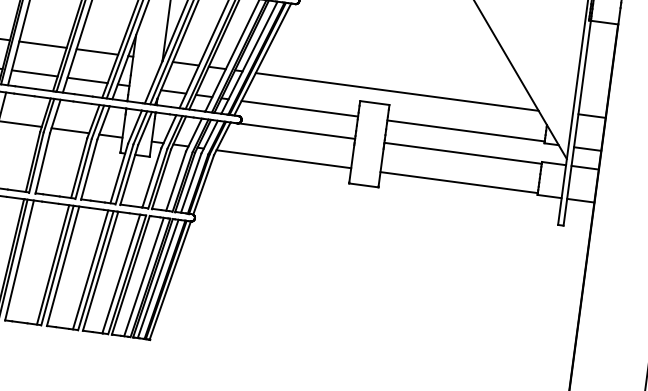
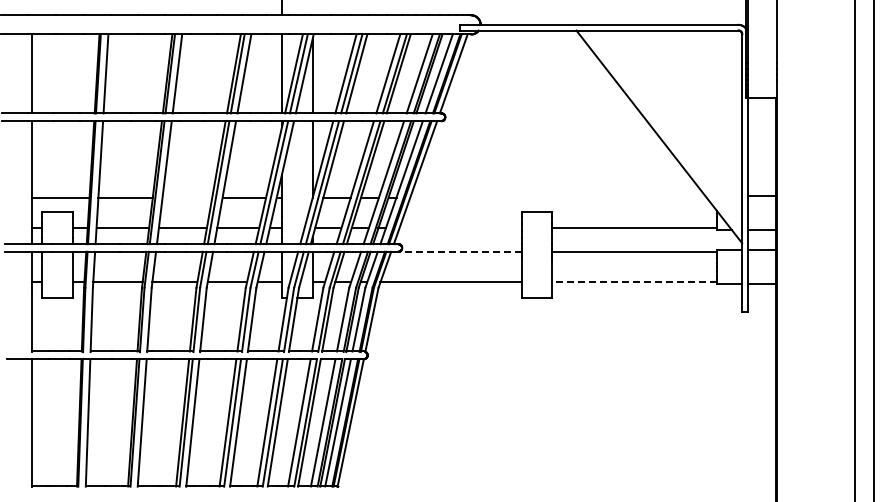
line: (43, 44) -> (187, 197), removed
line: (397, 91) -> (558, 197), removed
line: (299, 109) -> (460, 228), removed
line: (295, 130) -> (459, 251), solid -> dashed
line: (459, 182) -> (634, 282), solid -> dashed

